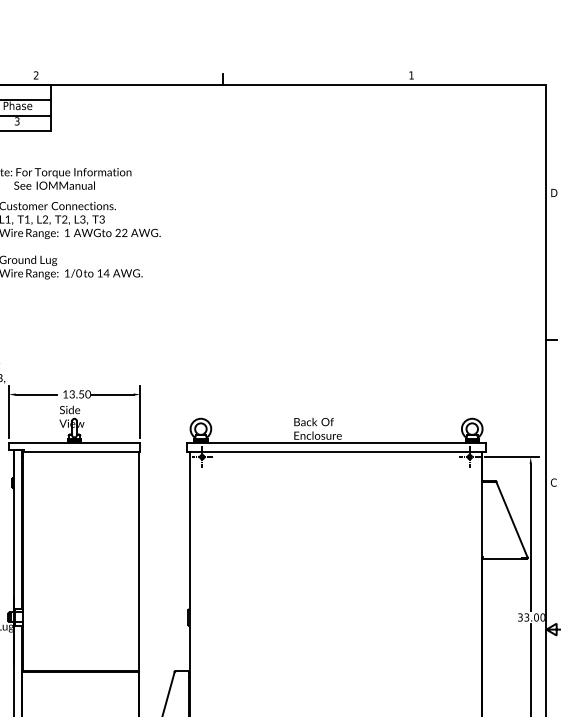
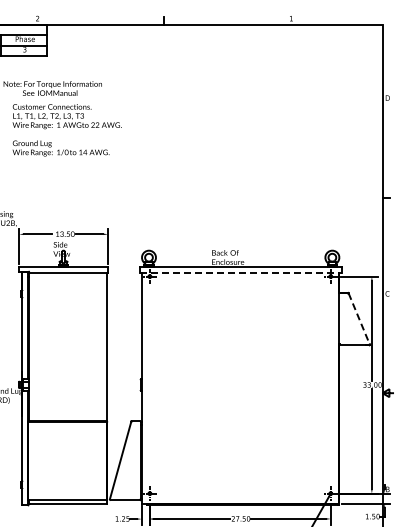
line: (336, 451) -> (240, 272), solid -> dashed
line: (512, 519) -> (359, 318), solid -> dashed

